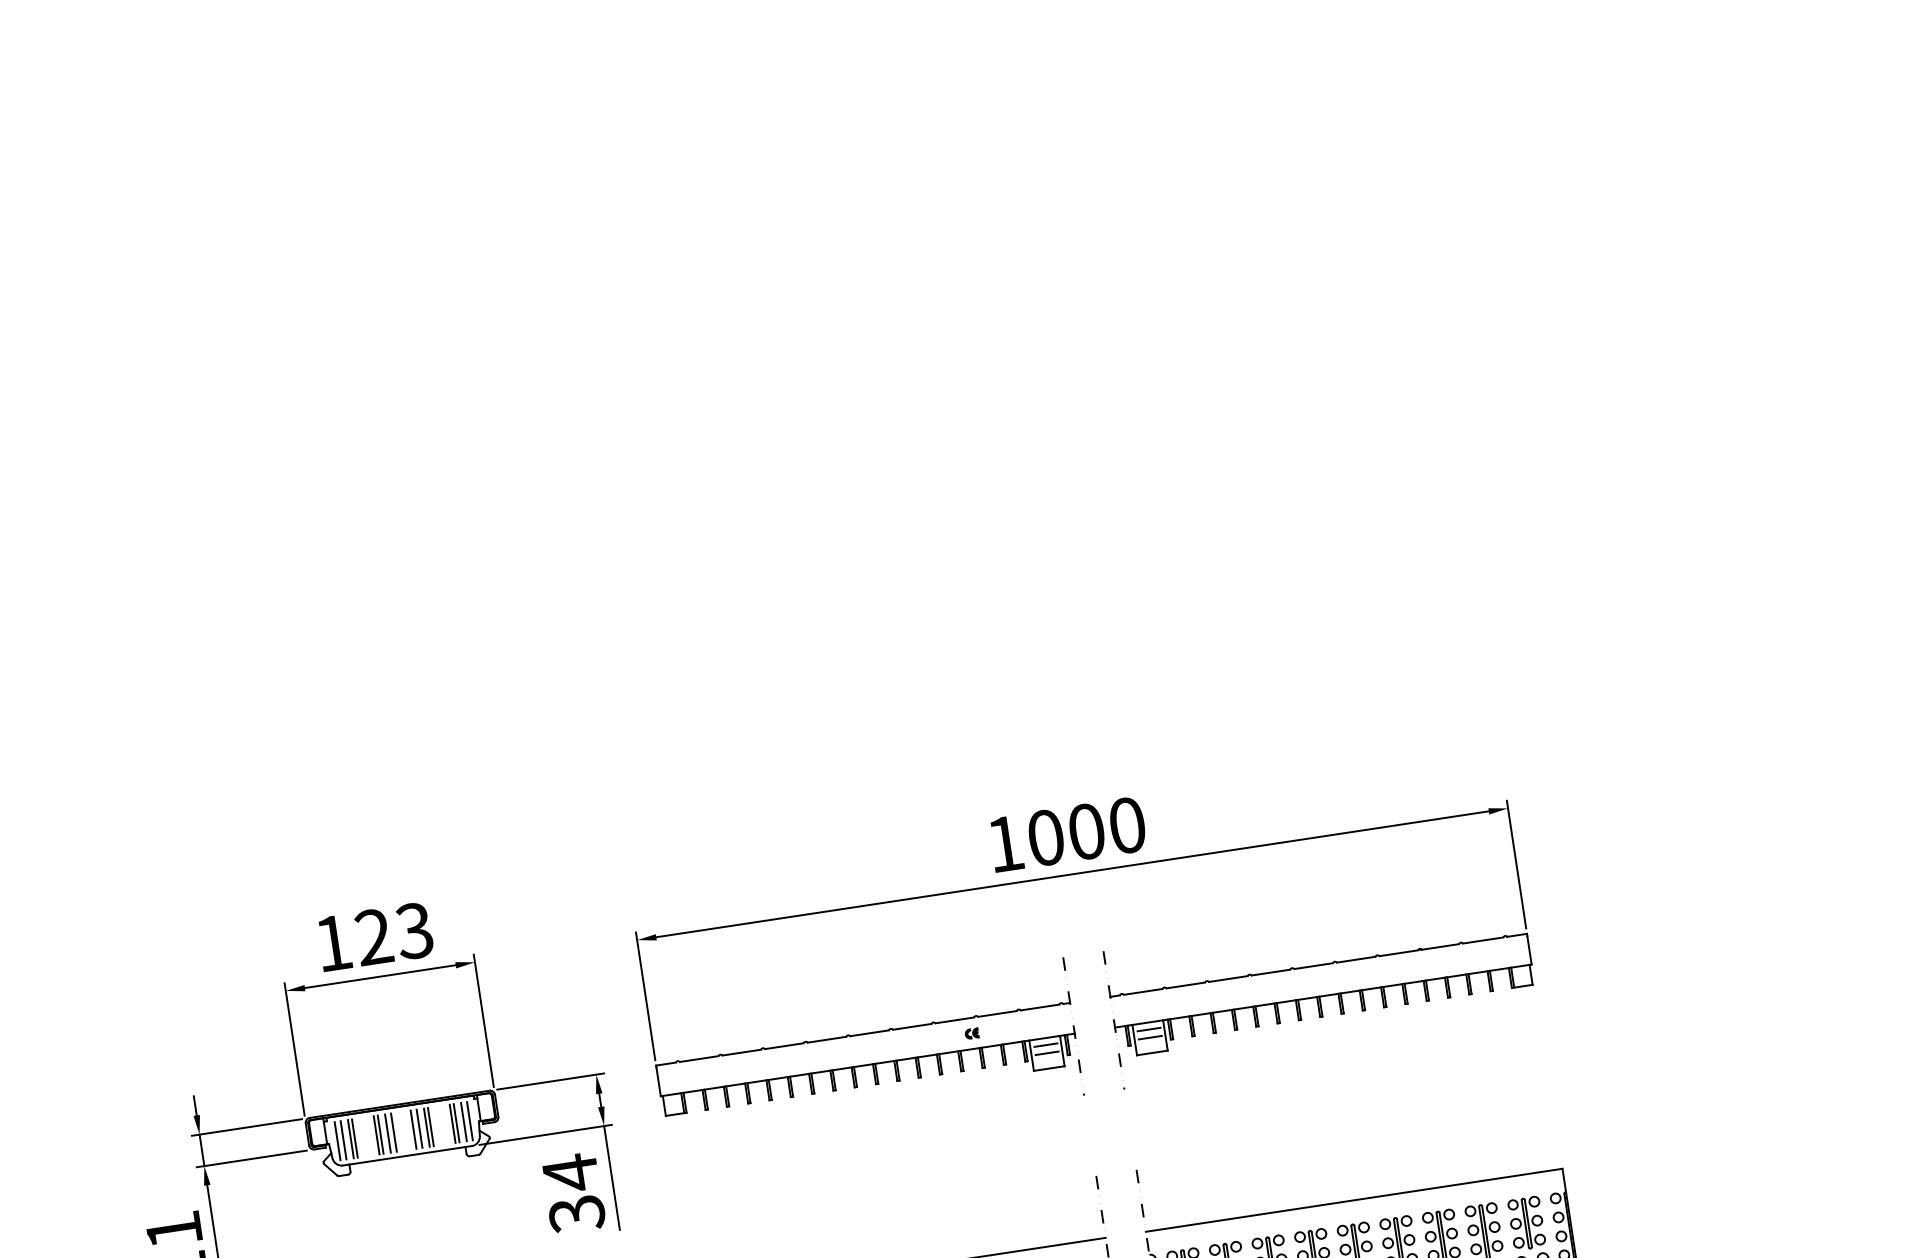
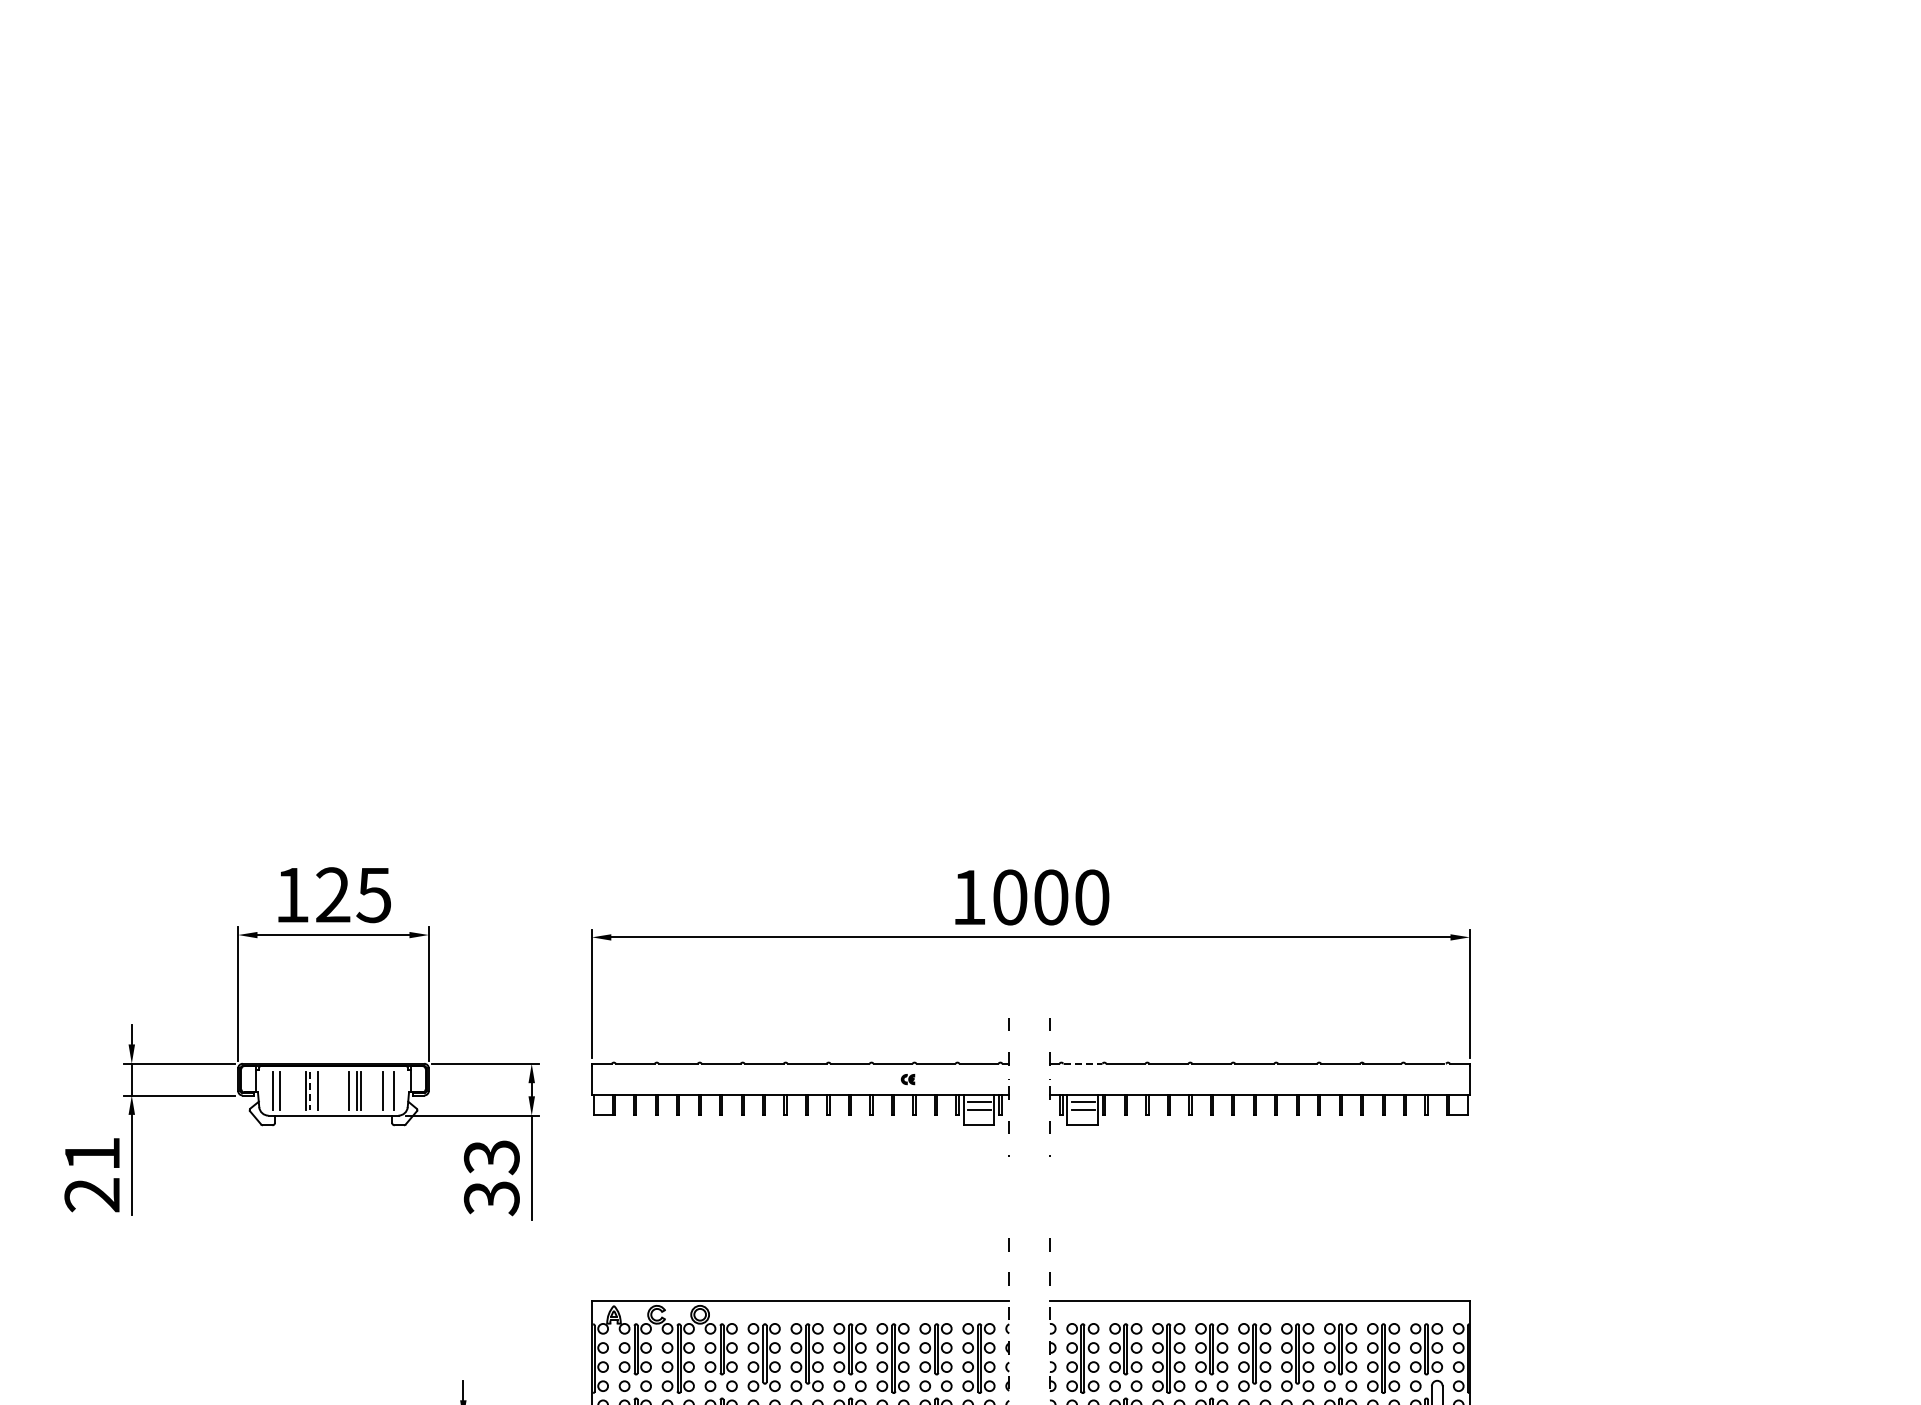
text: (413, 930) -> (373, 894), 123 -> 125
line: (1143, 991) -> (1083, 1063), solid -> dashed
line: (470, 1120) -> (400, 1090), removed
line: (456, 1122) -> (386, 1090), removed
line: (413, 1129) -> (343, 1090), removed
line: (393, 1132) -> (323, 1090), removed
line: (381, 1135) -> (310, 1091), solid -> dashed
line: (355, 1138) -> (284, 1090), removed
line: (337, 1140) -> (266, 1090), removed
text: (570, 1172) -> (491, 1156), 34 -> 33

